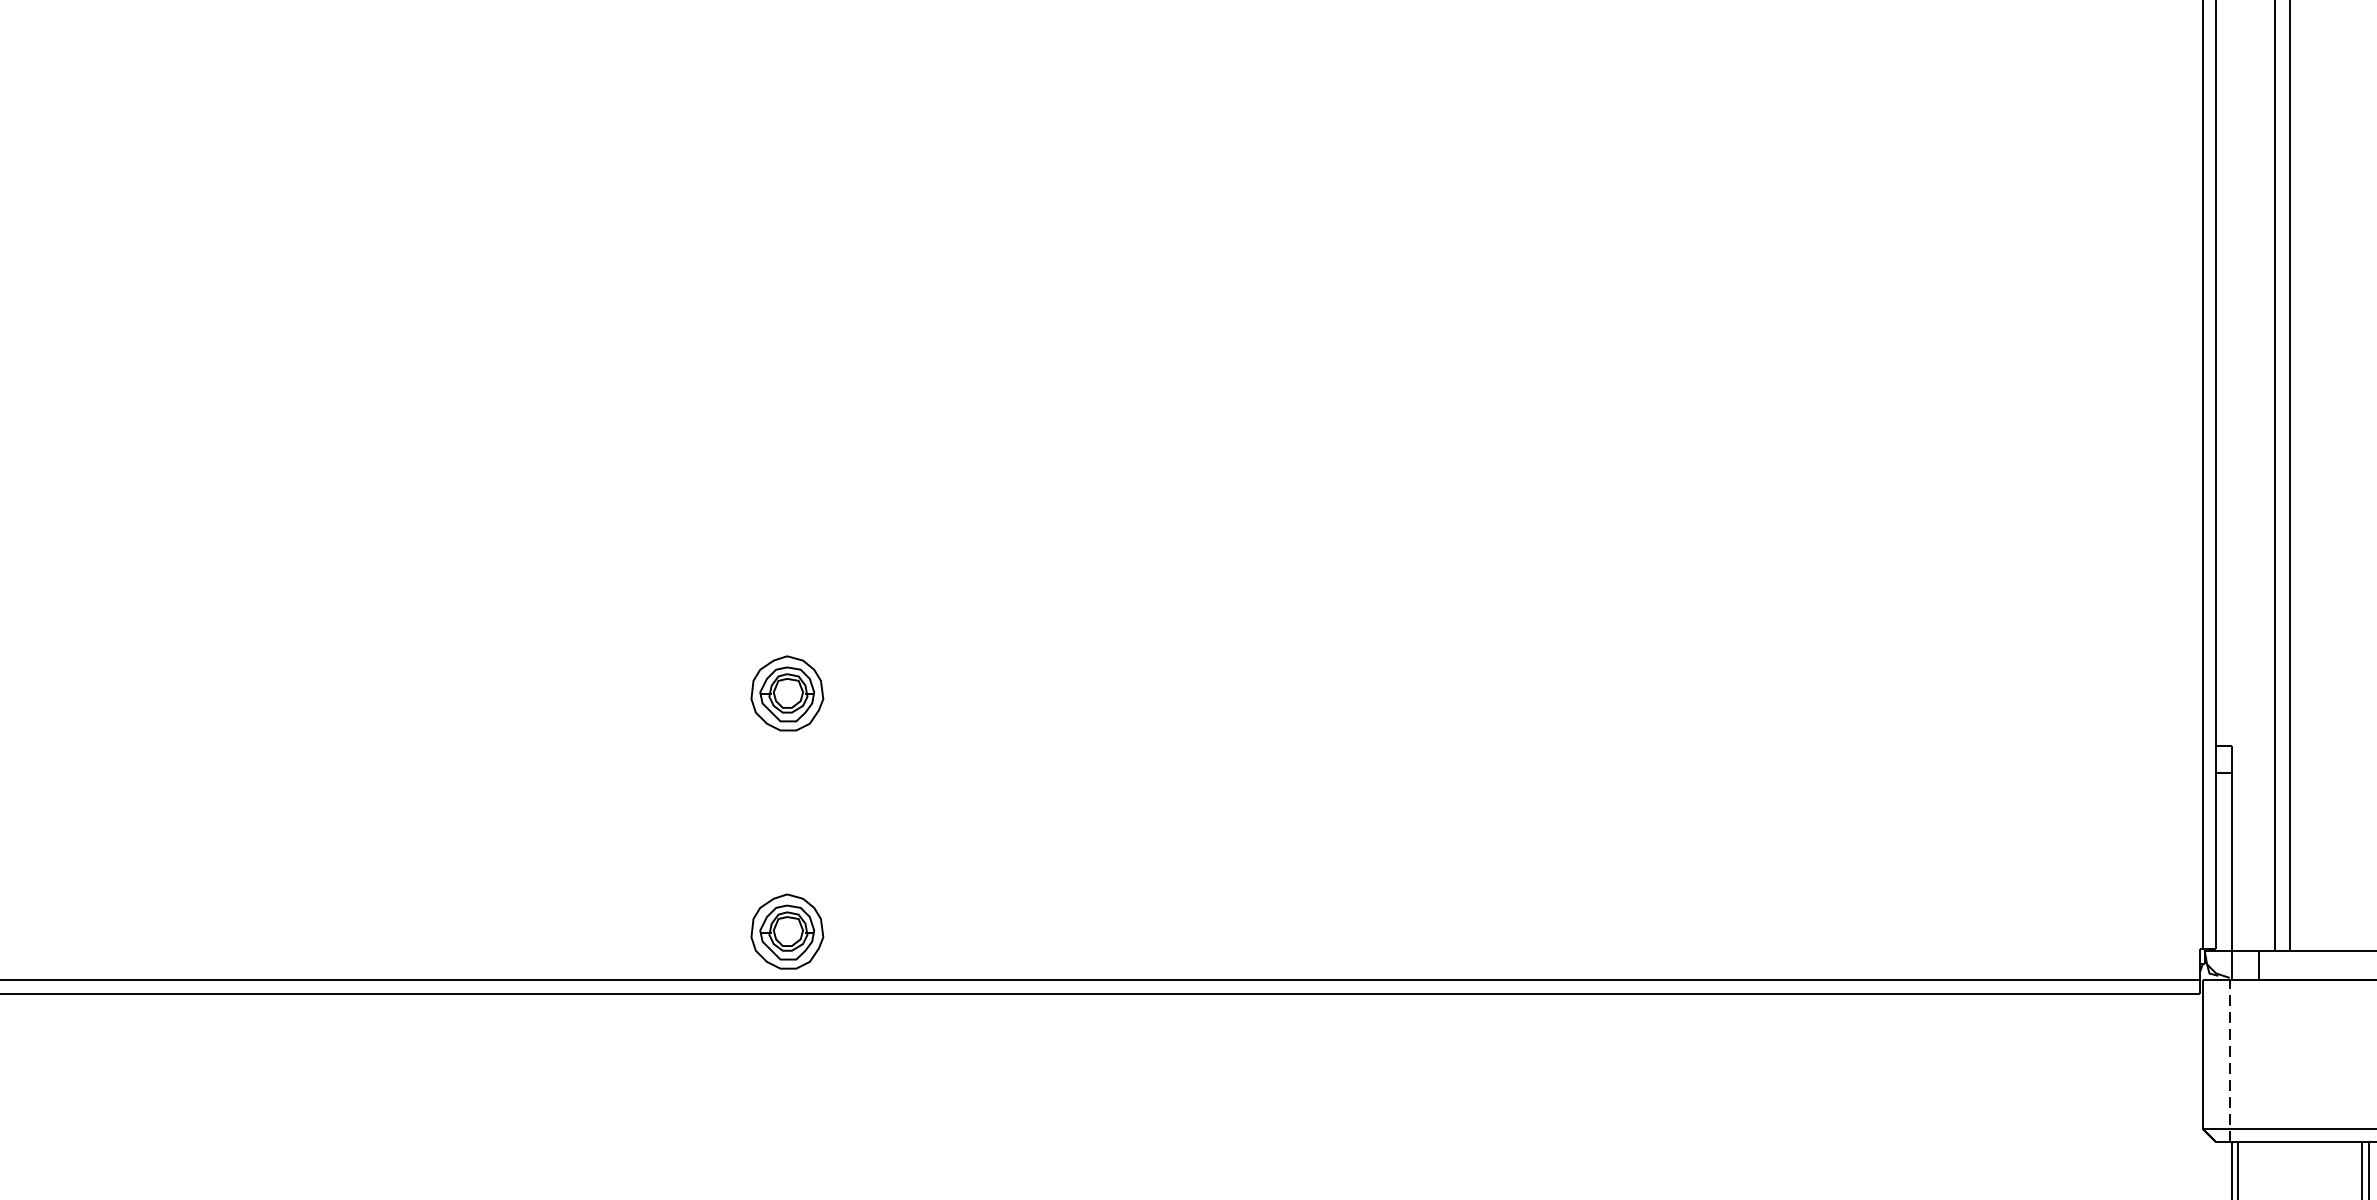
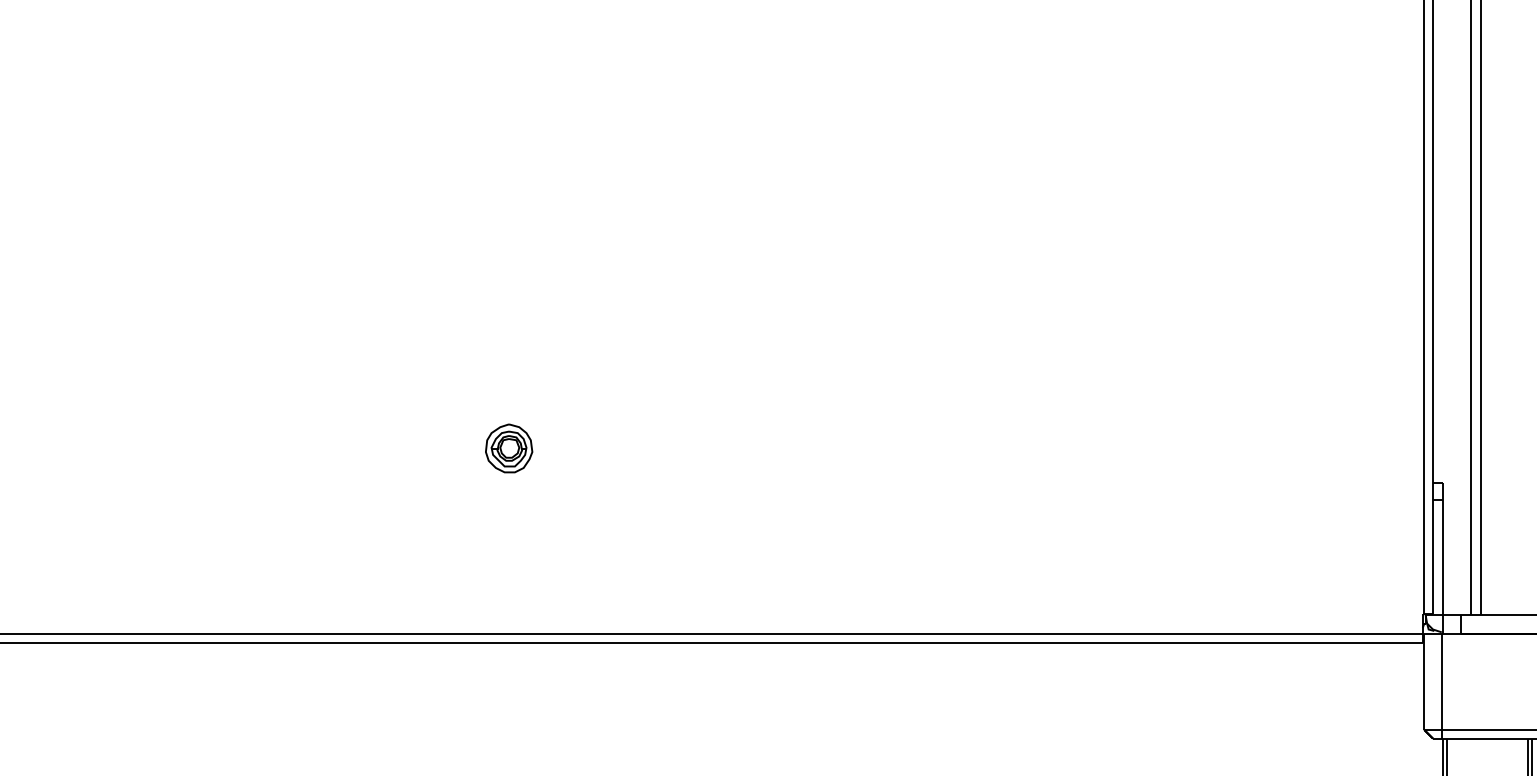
part: (787, 931) -> (509, 602), removed
line: (2229, 1060) -> (1441, 685), dashed -> solid

